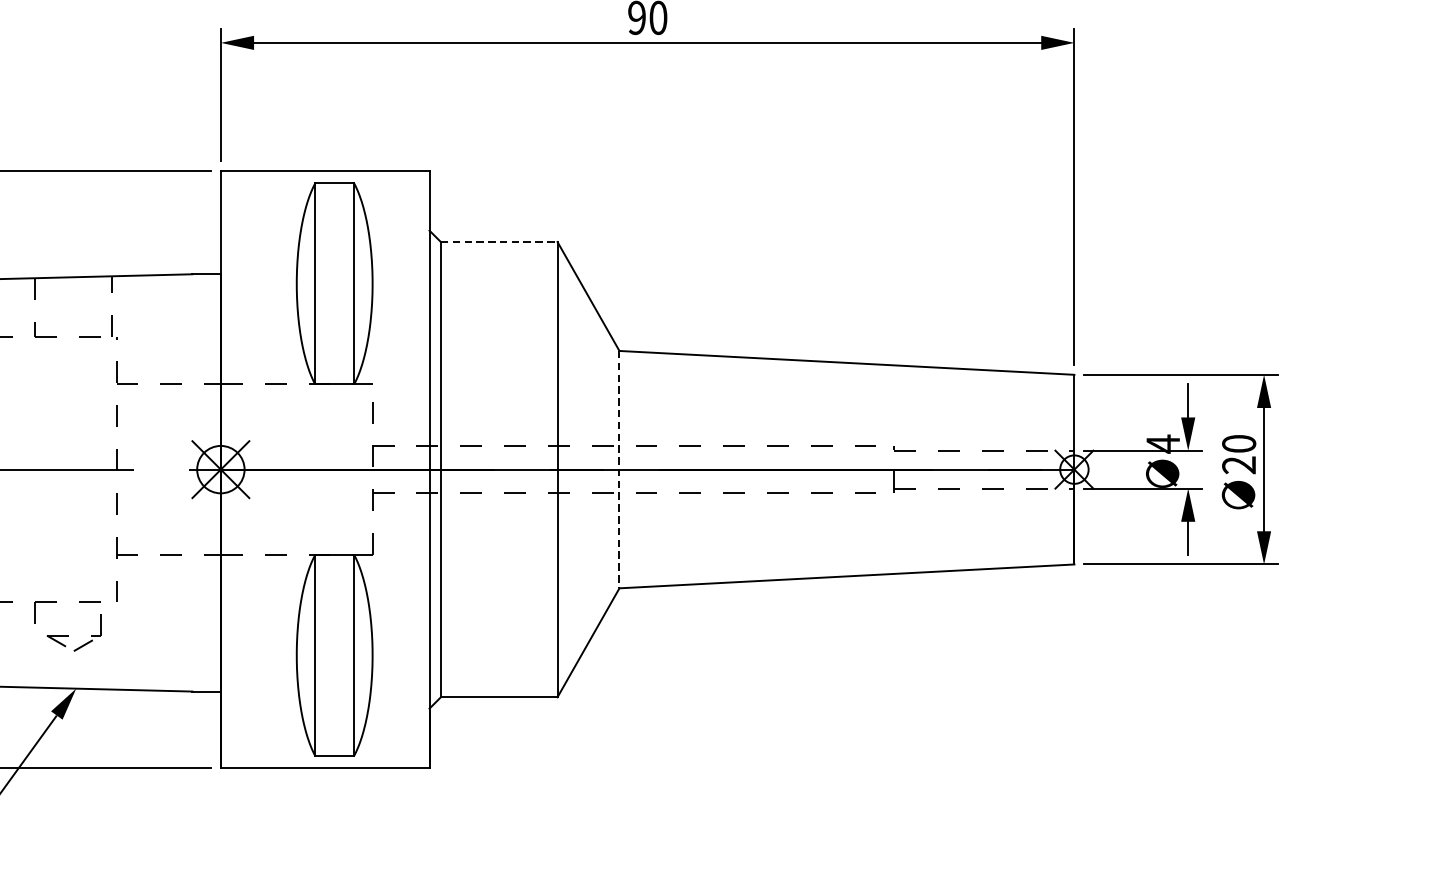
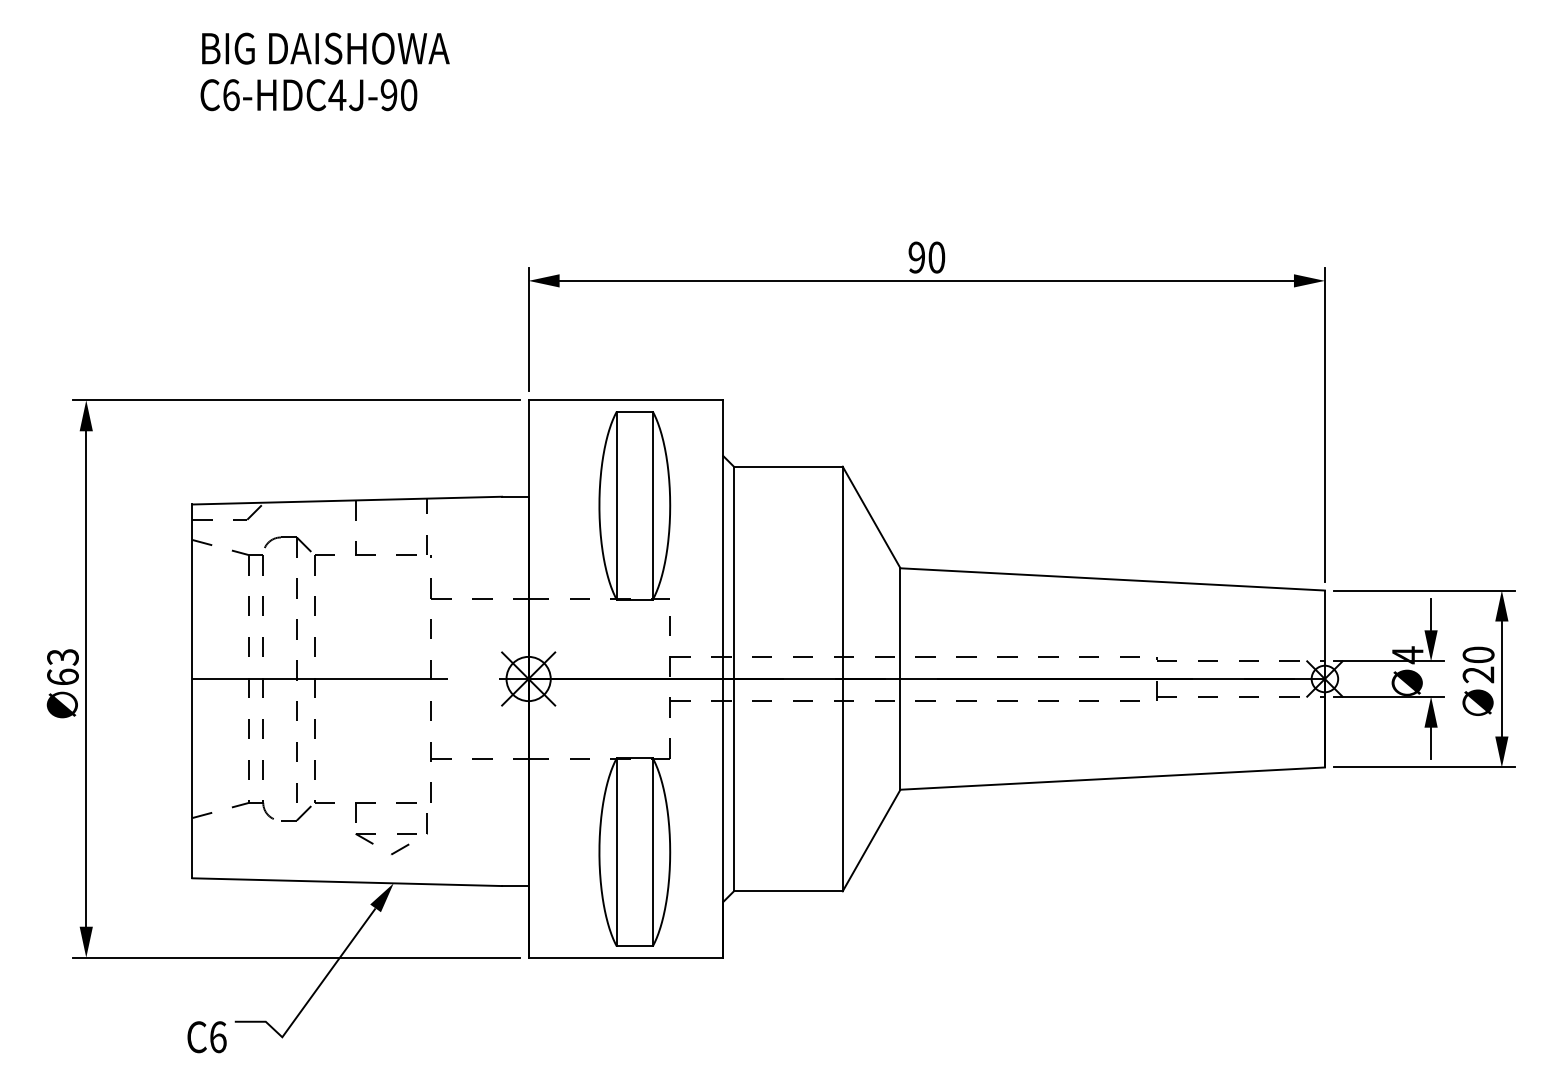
line: (499, 241) -> (788, 466), dashed -> solid
line: (619, 470) -> (900, 679), dashed -> solid
part: (73, 635) -> (391, 833), size x1.43

